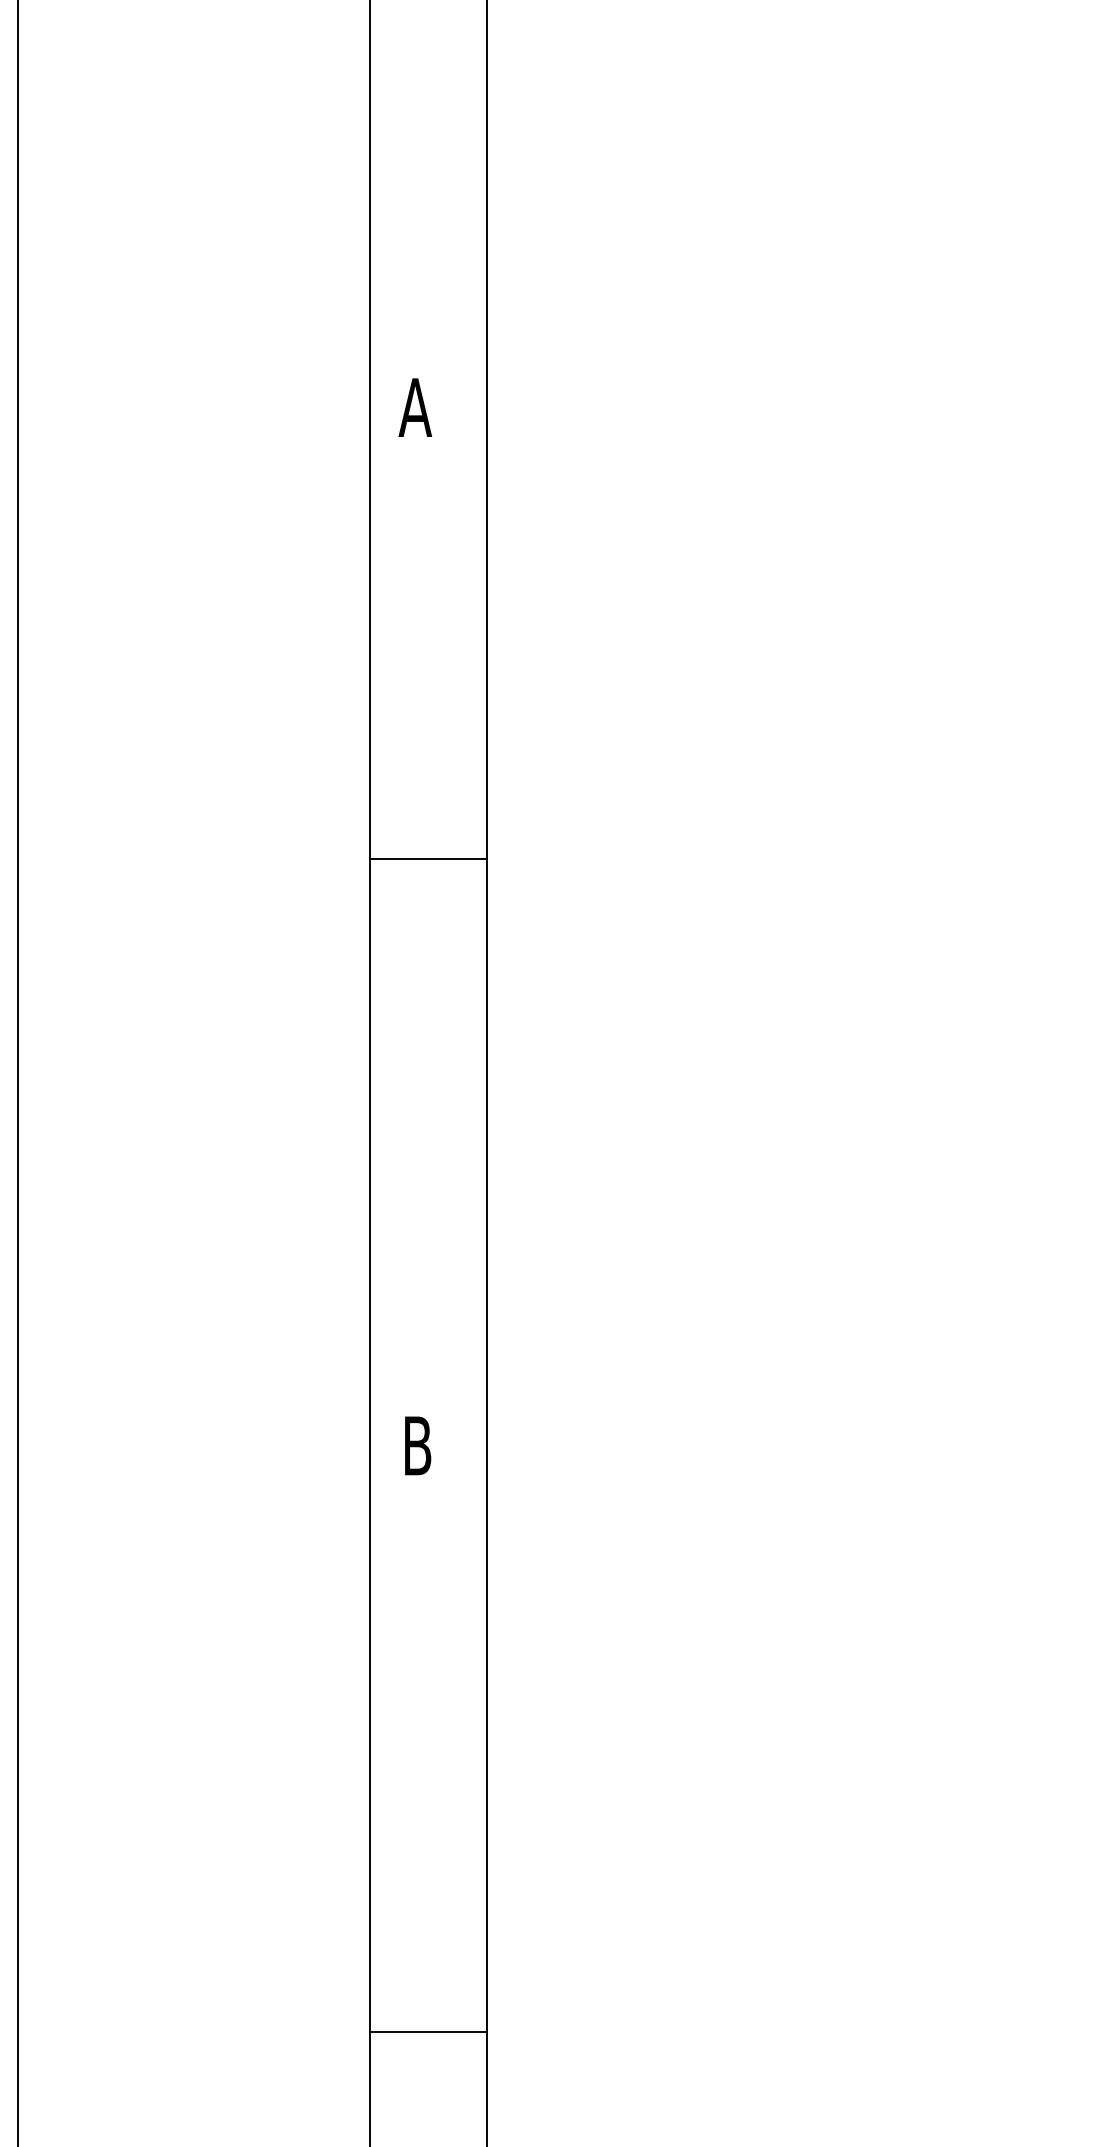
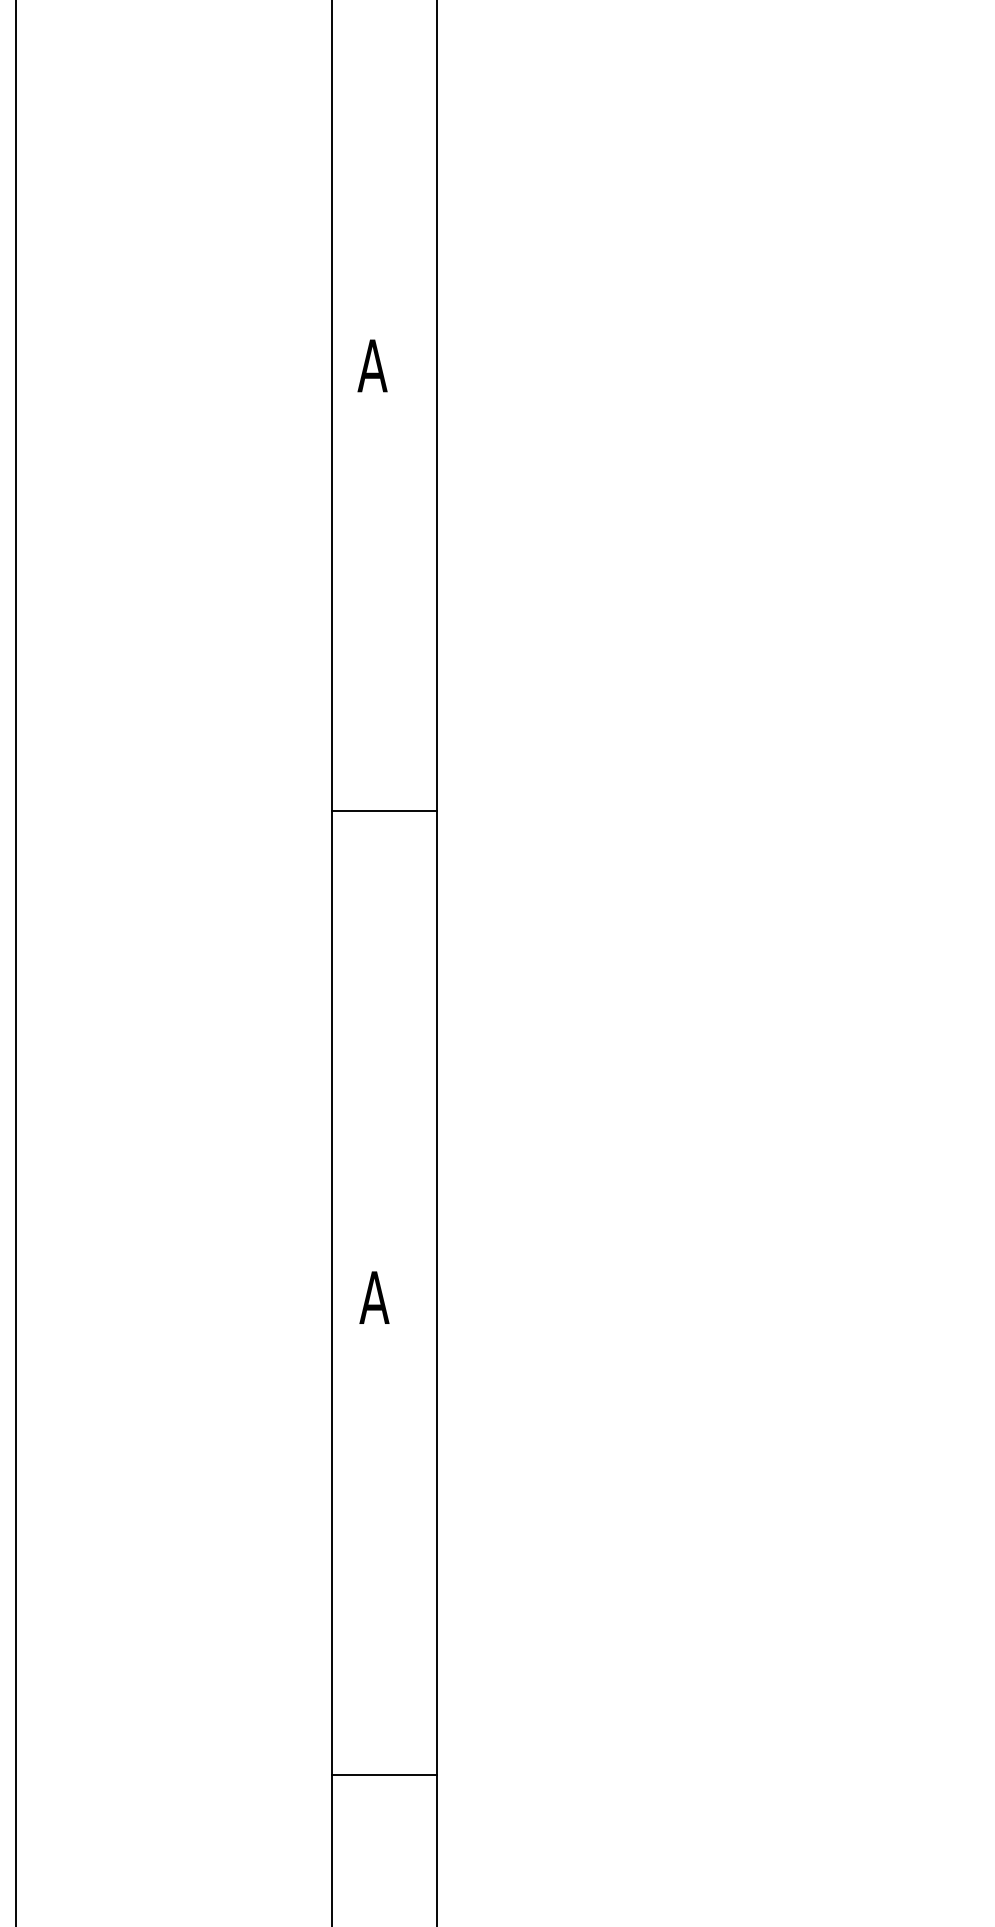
line: (428, 859) -> (384, 810), moved
text: (417, 1445) -> (374, 1297), B -> A
line: (428, 2032) -> (384, 1774), moved

